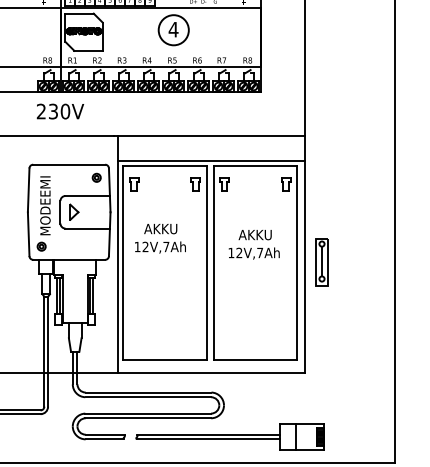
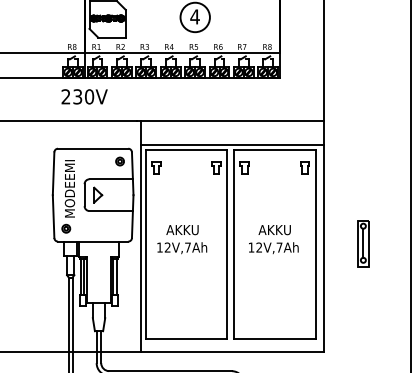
text: (160, 238) -> (182, 239), moved
text: (253, 244) -> (273, 239), moved
part: (321, 262) -> (362, 244), moved

